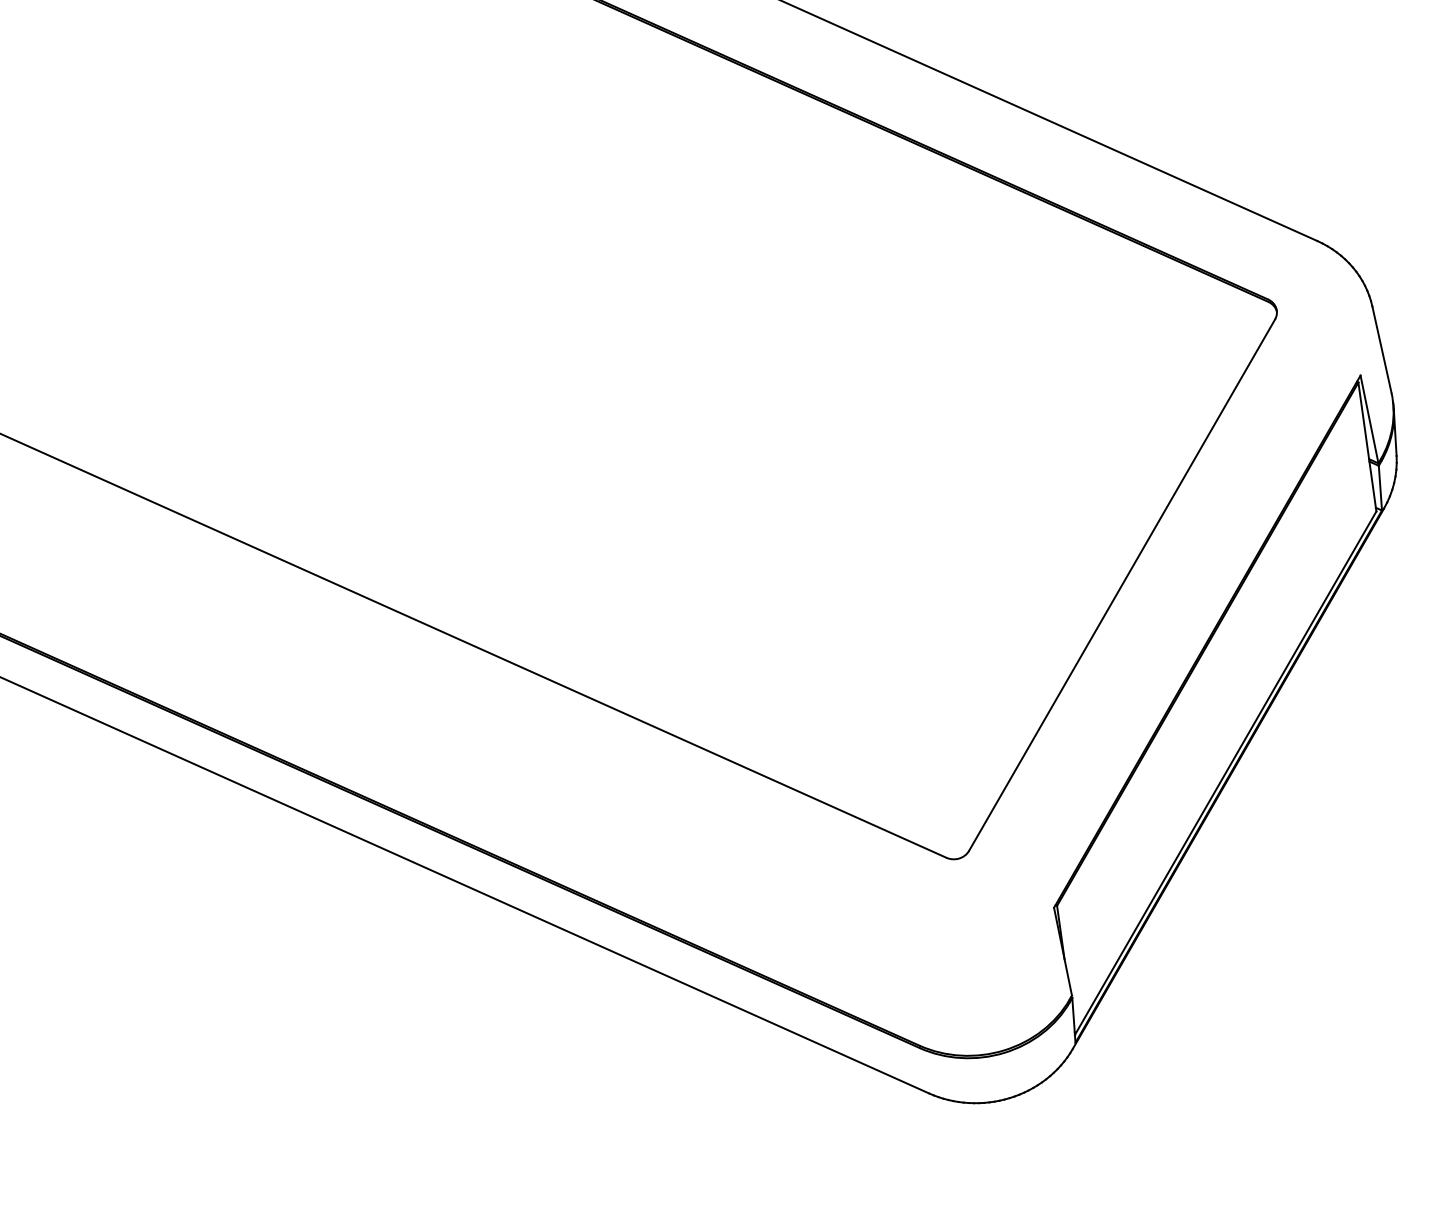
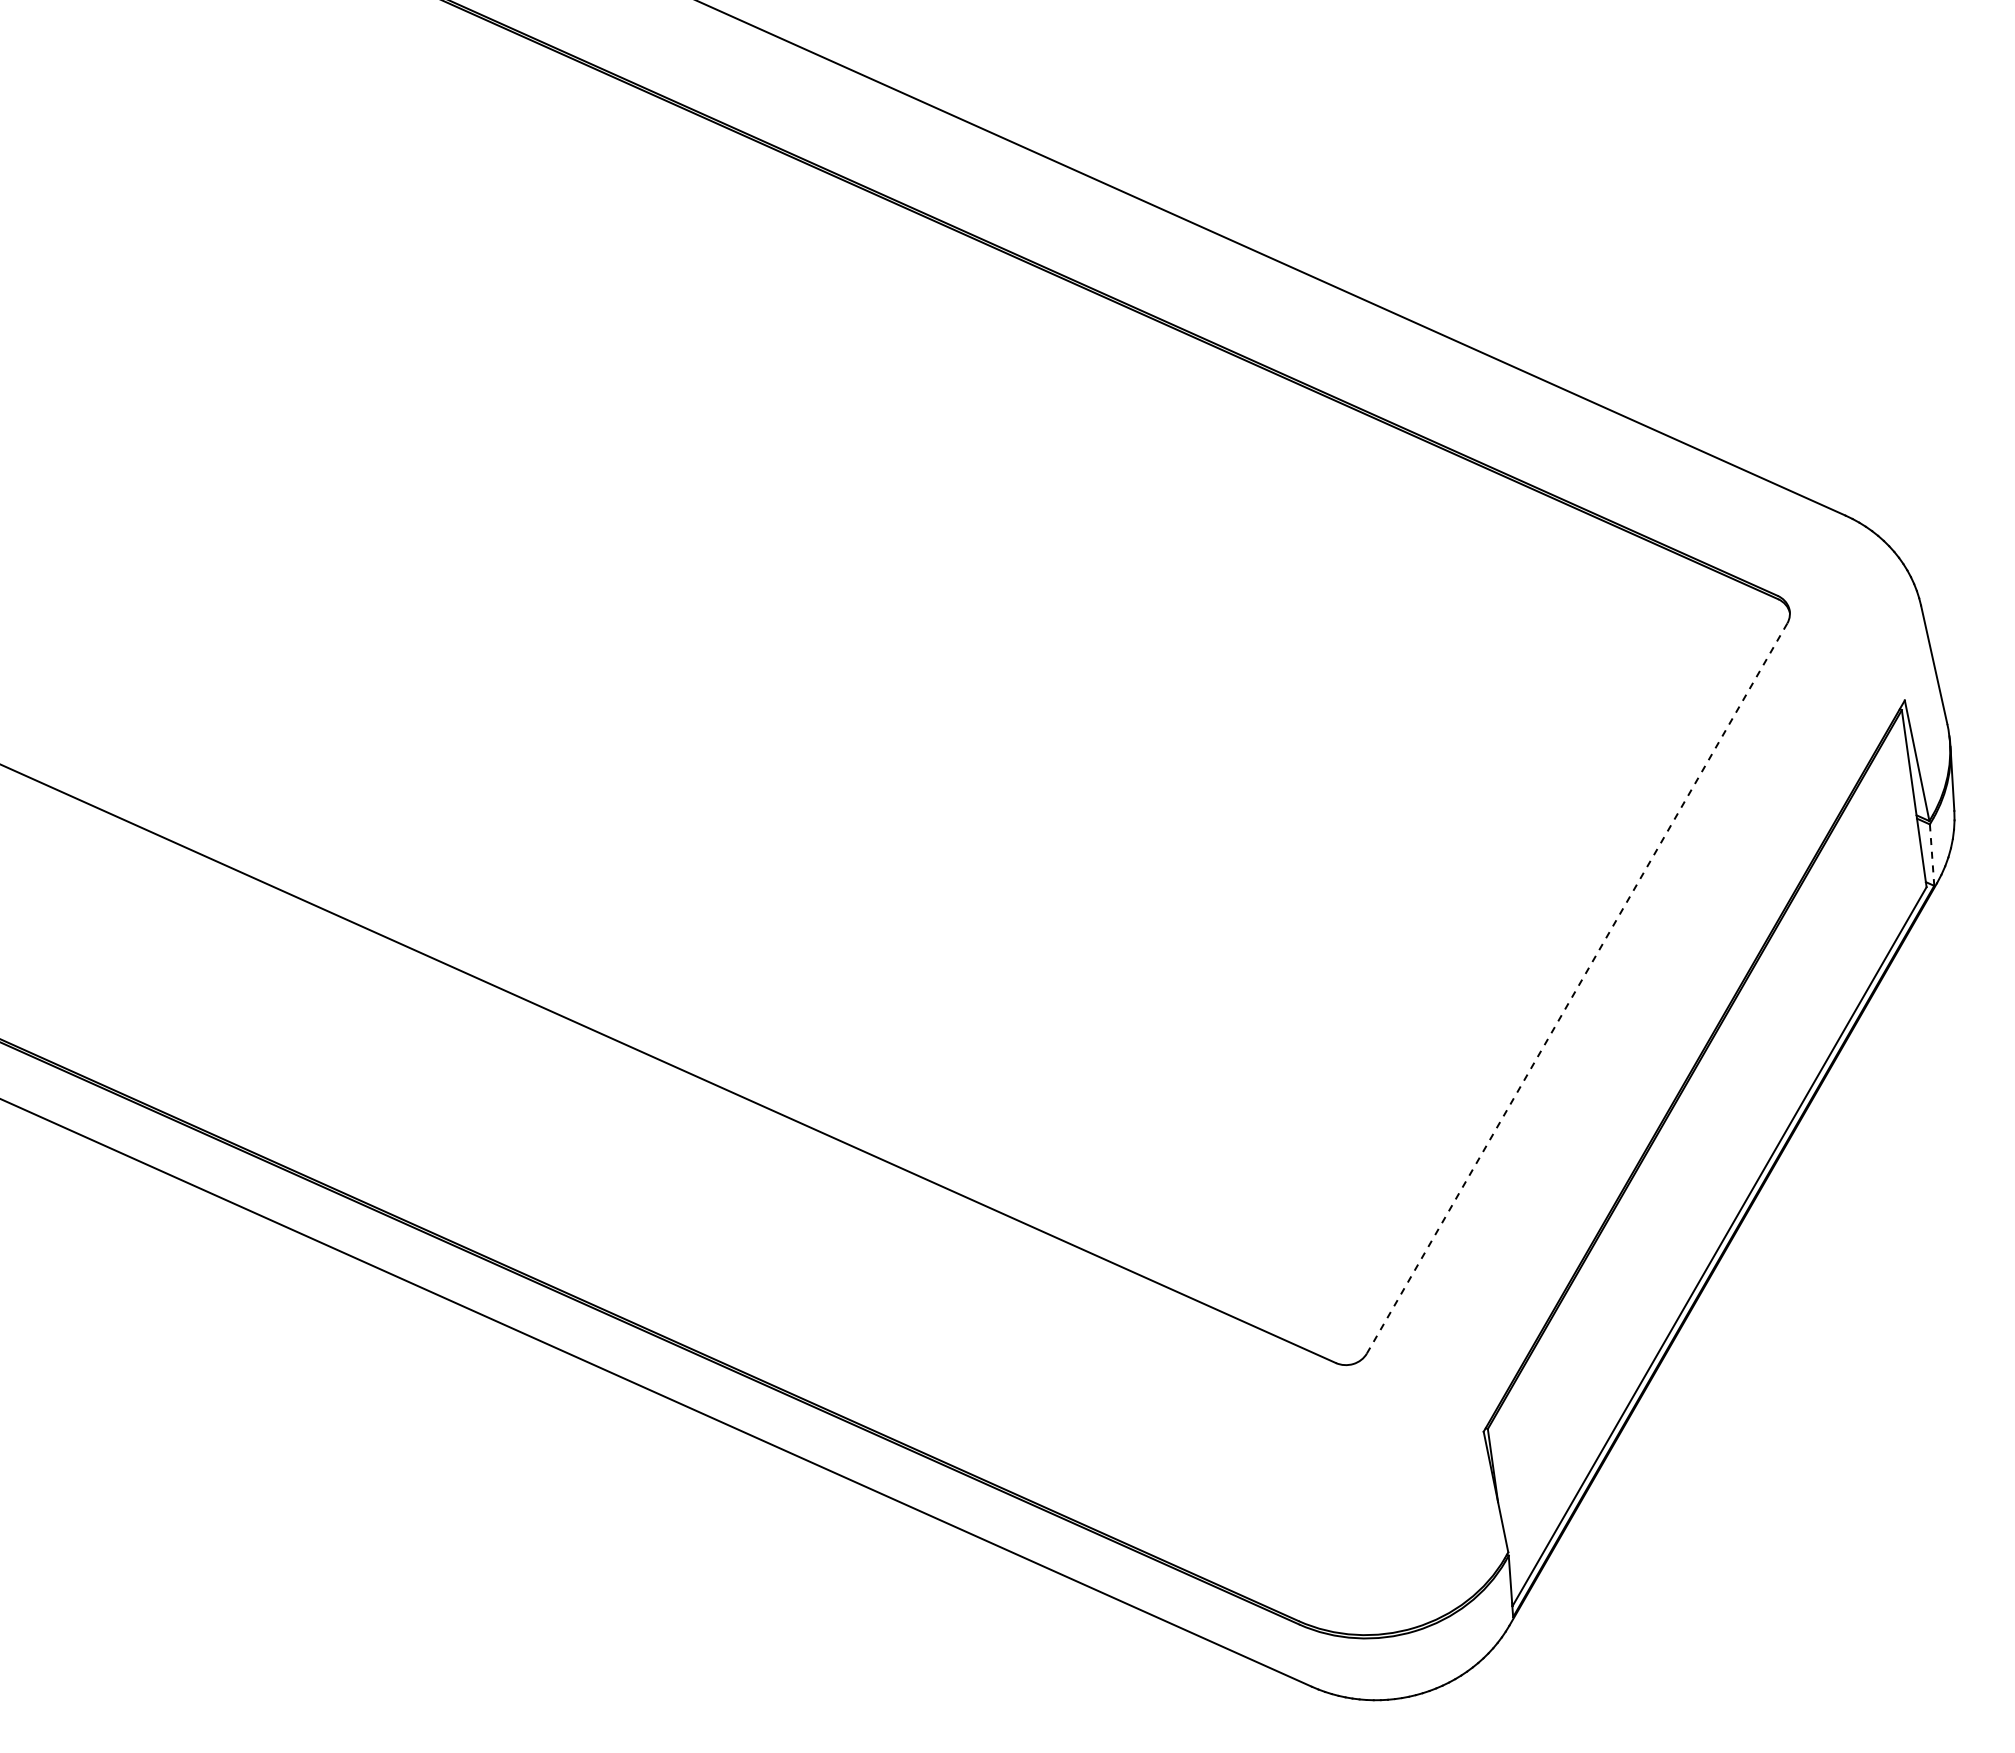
line: (1380, 488) -> (1932, 855), solid -> dashed
line: (1121, 585) -> (1576, 988), solid -> dashed

